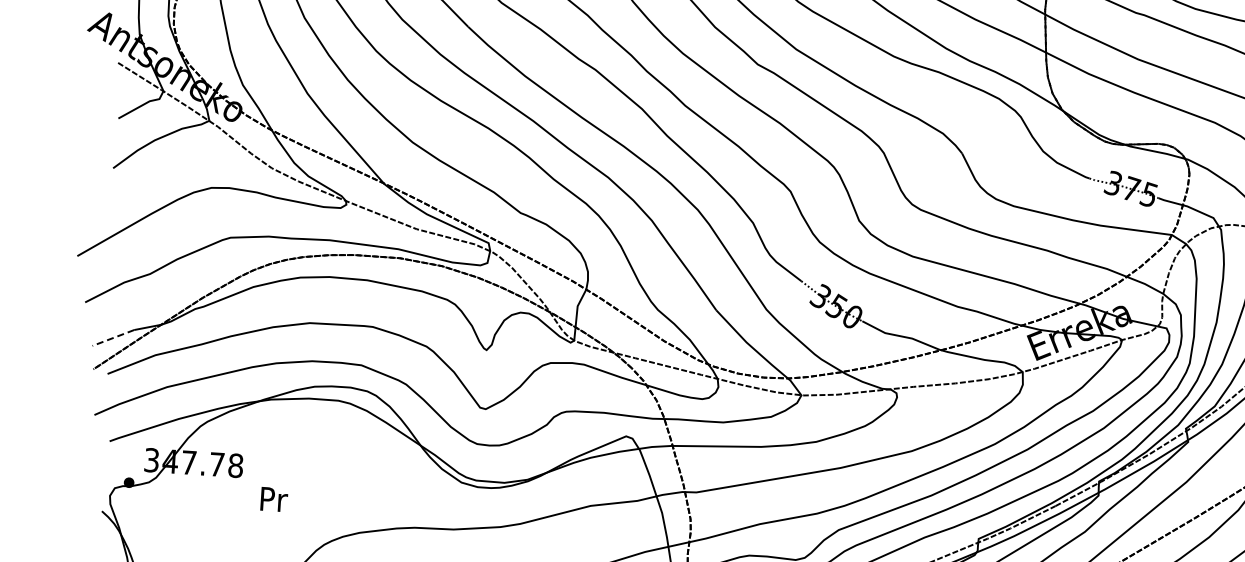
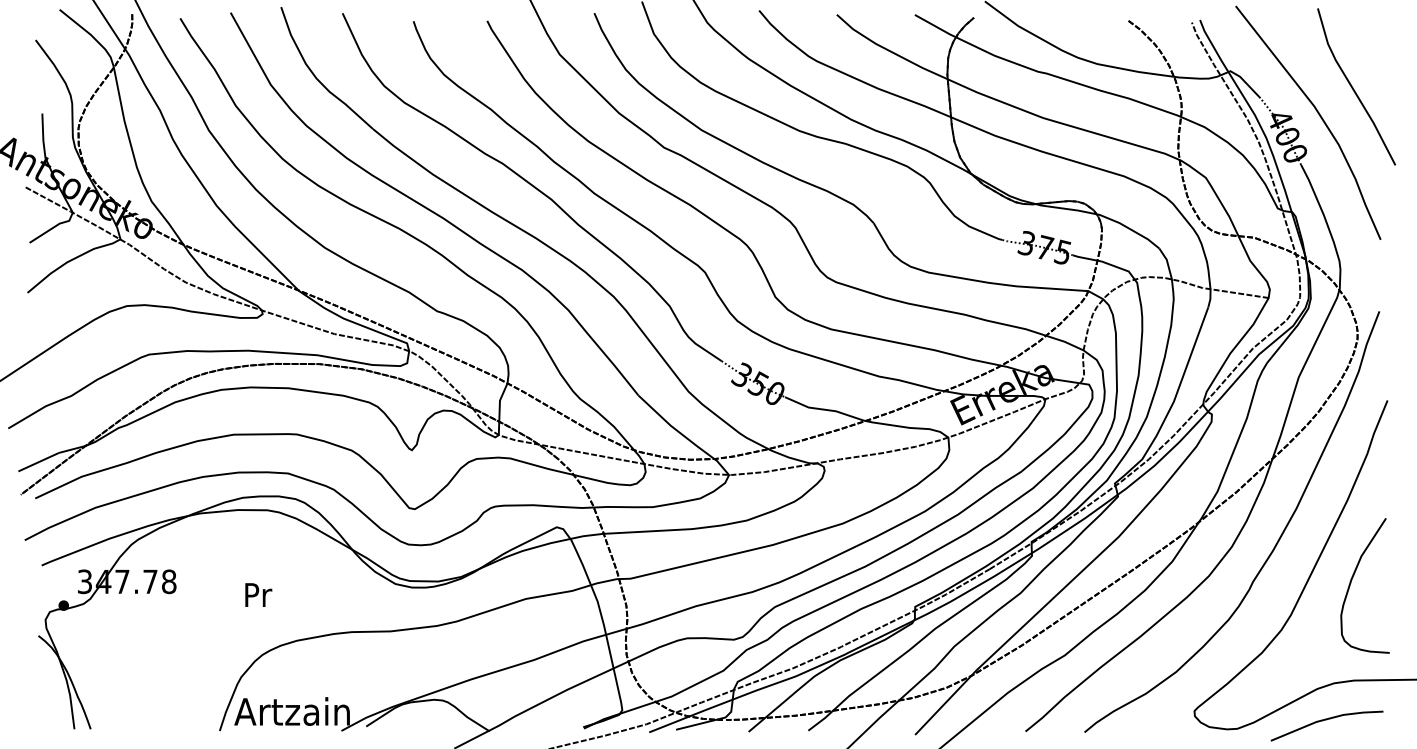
line: (113, 338) -> (38, 462), dashed -> solid
text: (274, 498) -> (258, 594), moved

